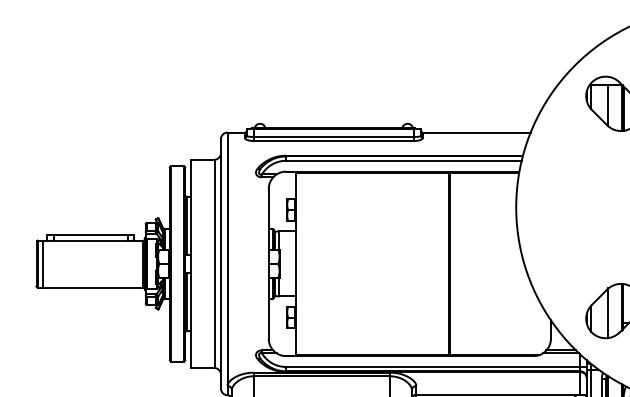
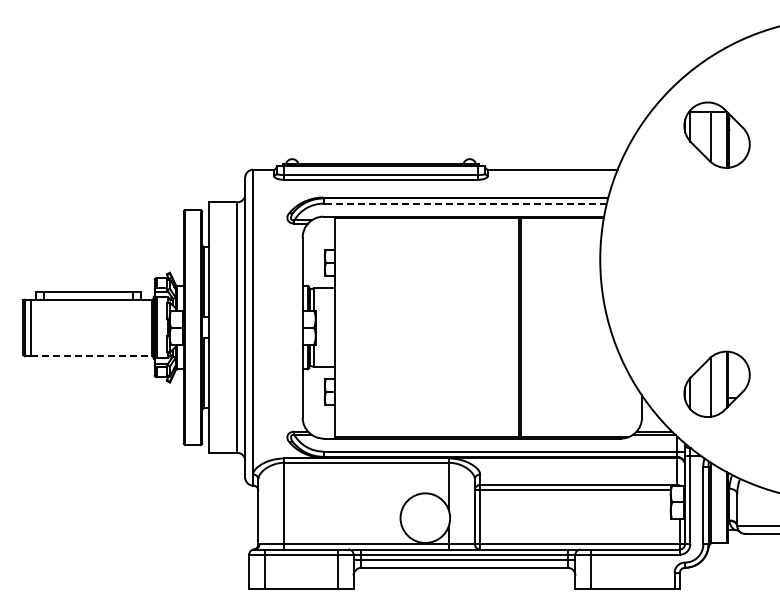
line: (404, 160) -> (465, 203), solid -> dashed
line: (93, 287) -> (92, 356), solid -> dashed

